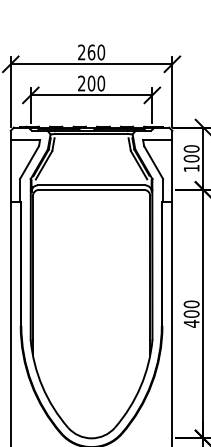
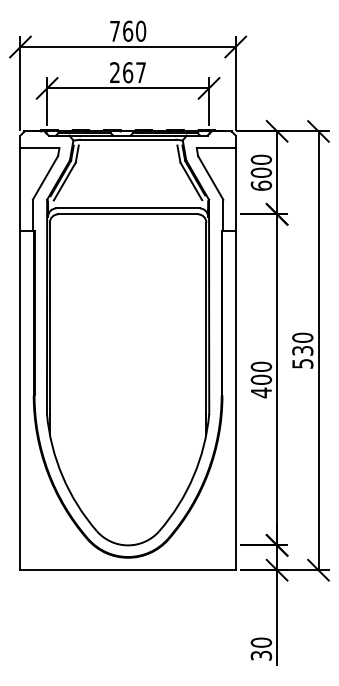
text: (81, 51) -> (114, 30), 260 -> 760
text: (96, 83) -> (134, 72), 200 -> 267
text: (191, 168) -> (261, 185), 100 -> 600

